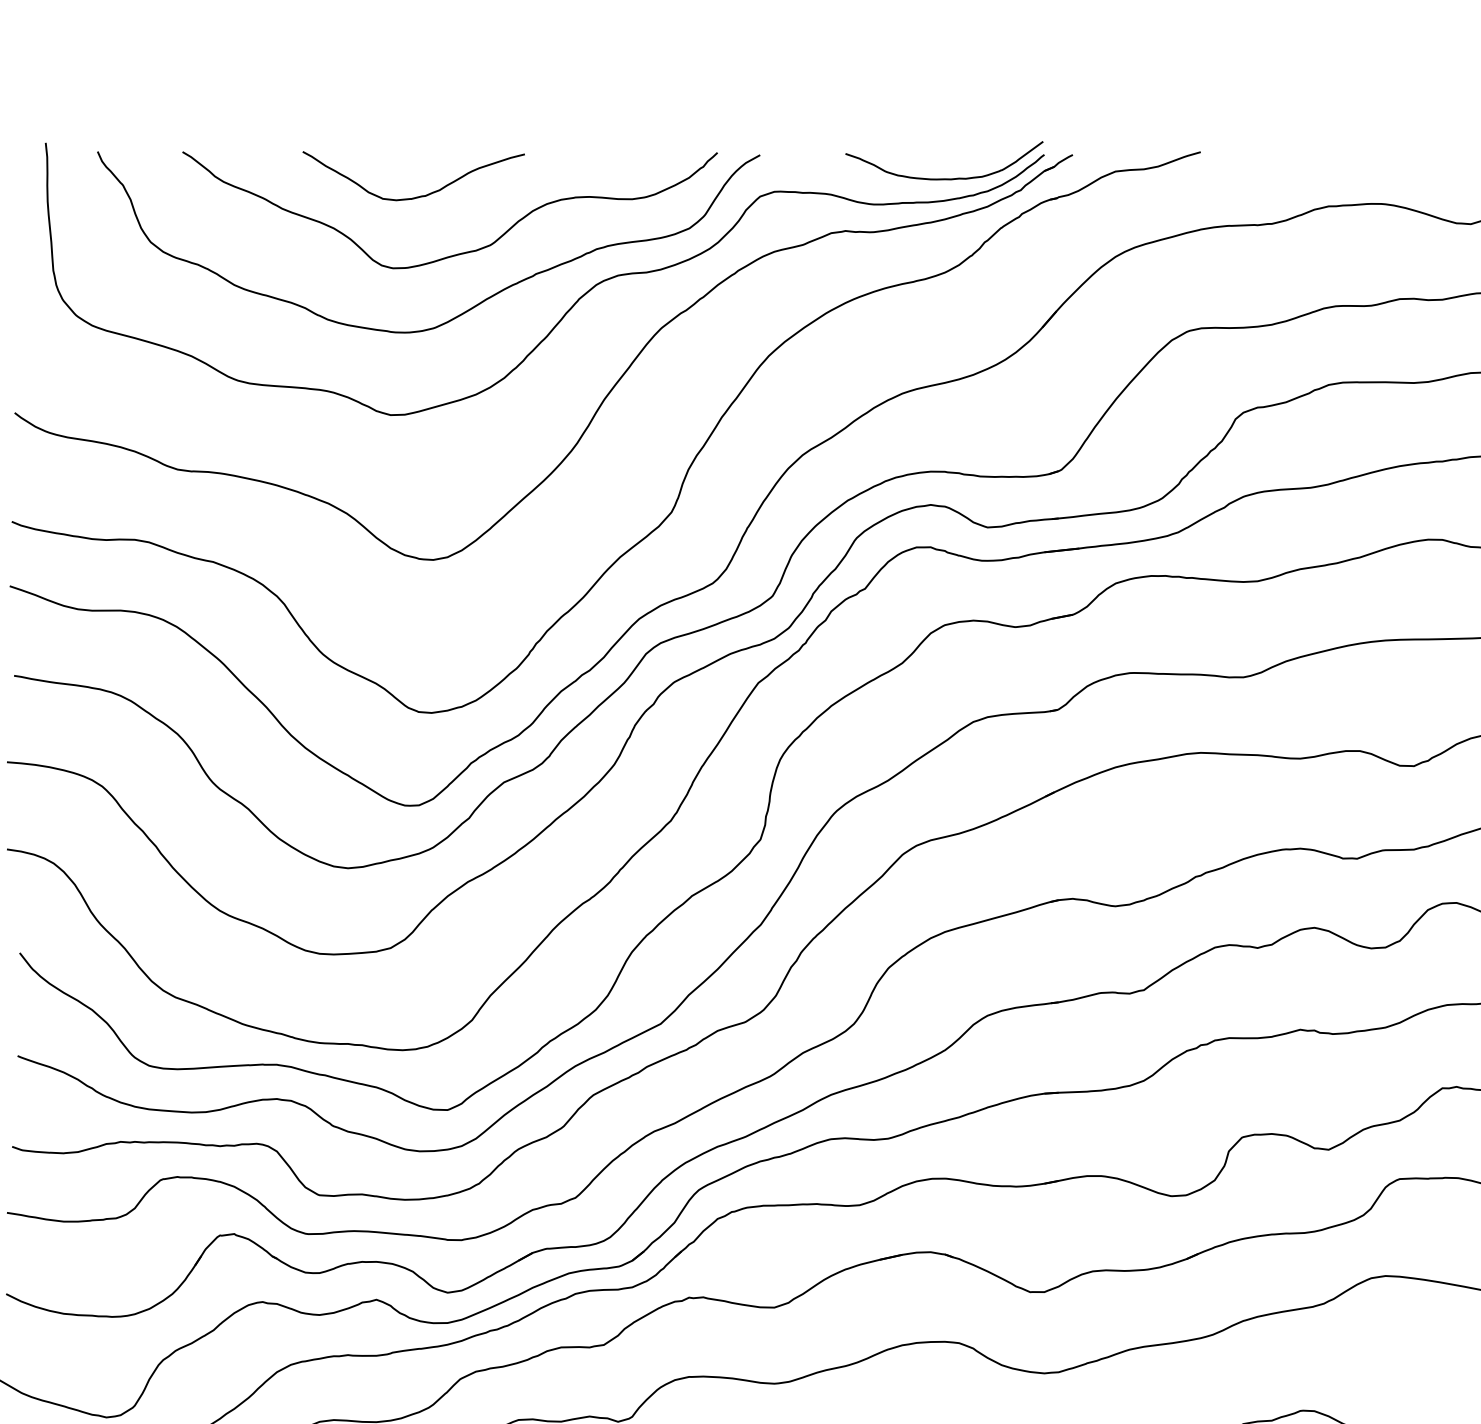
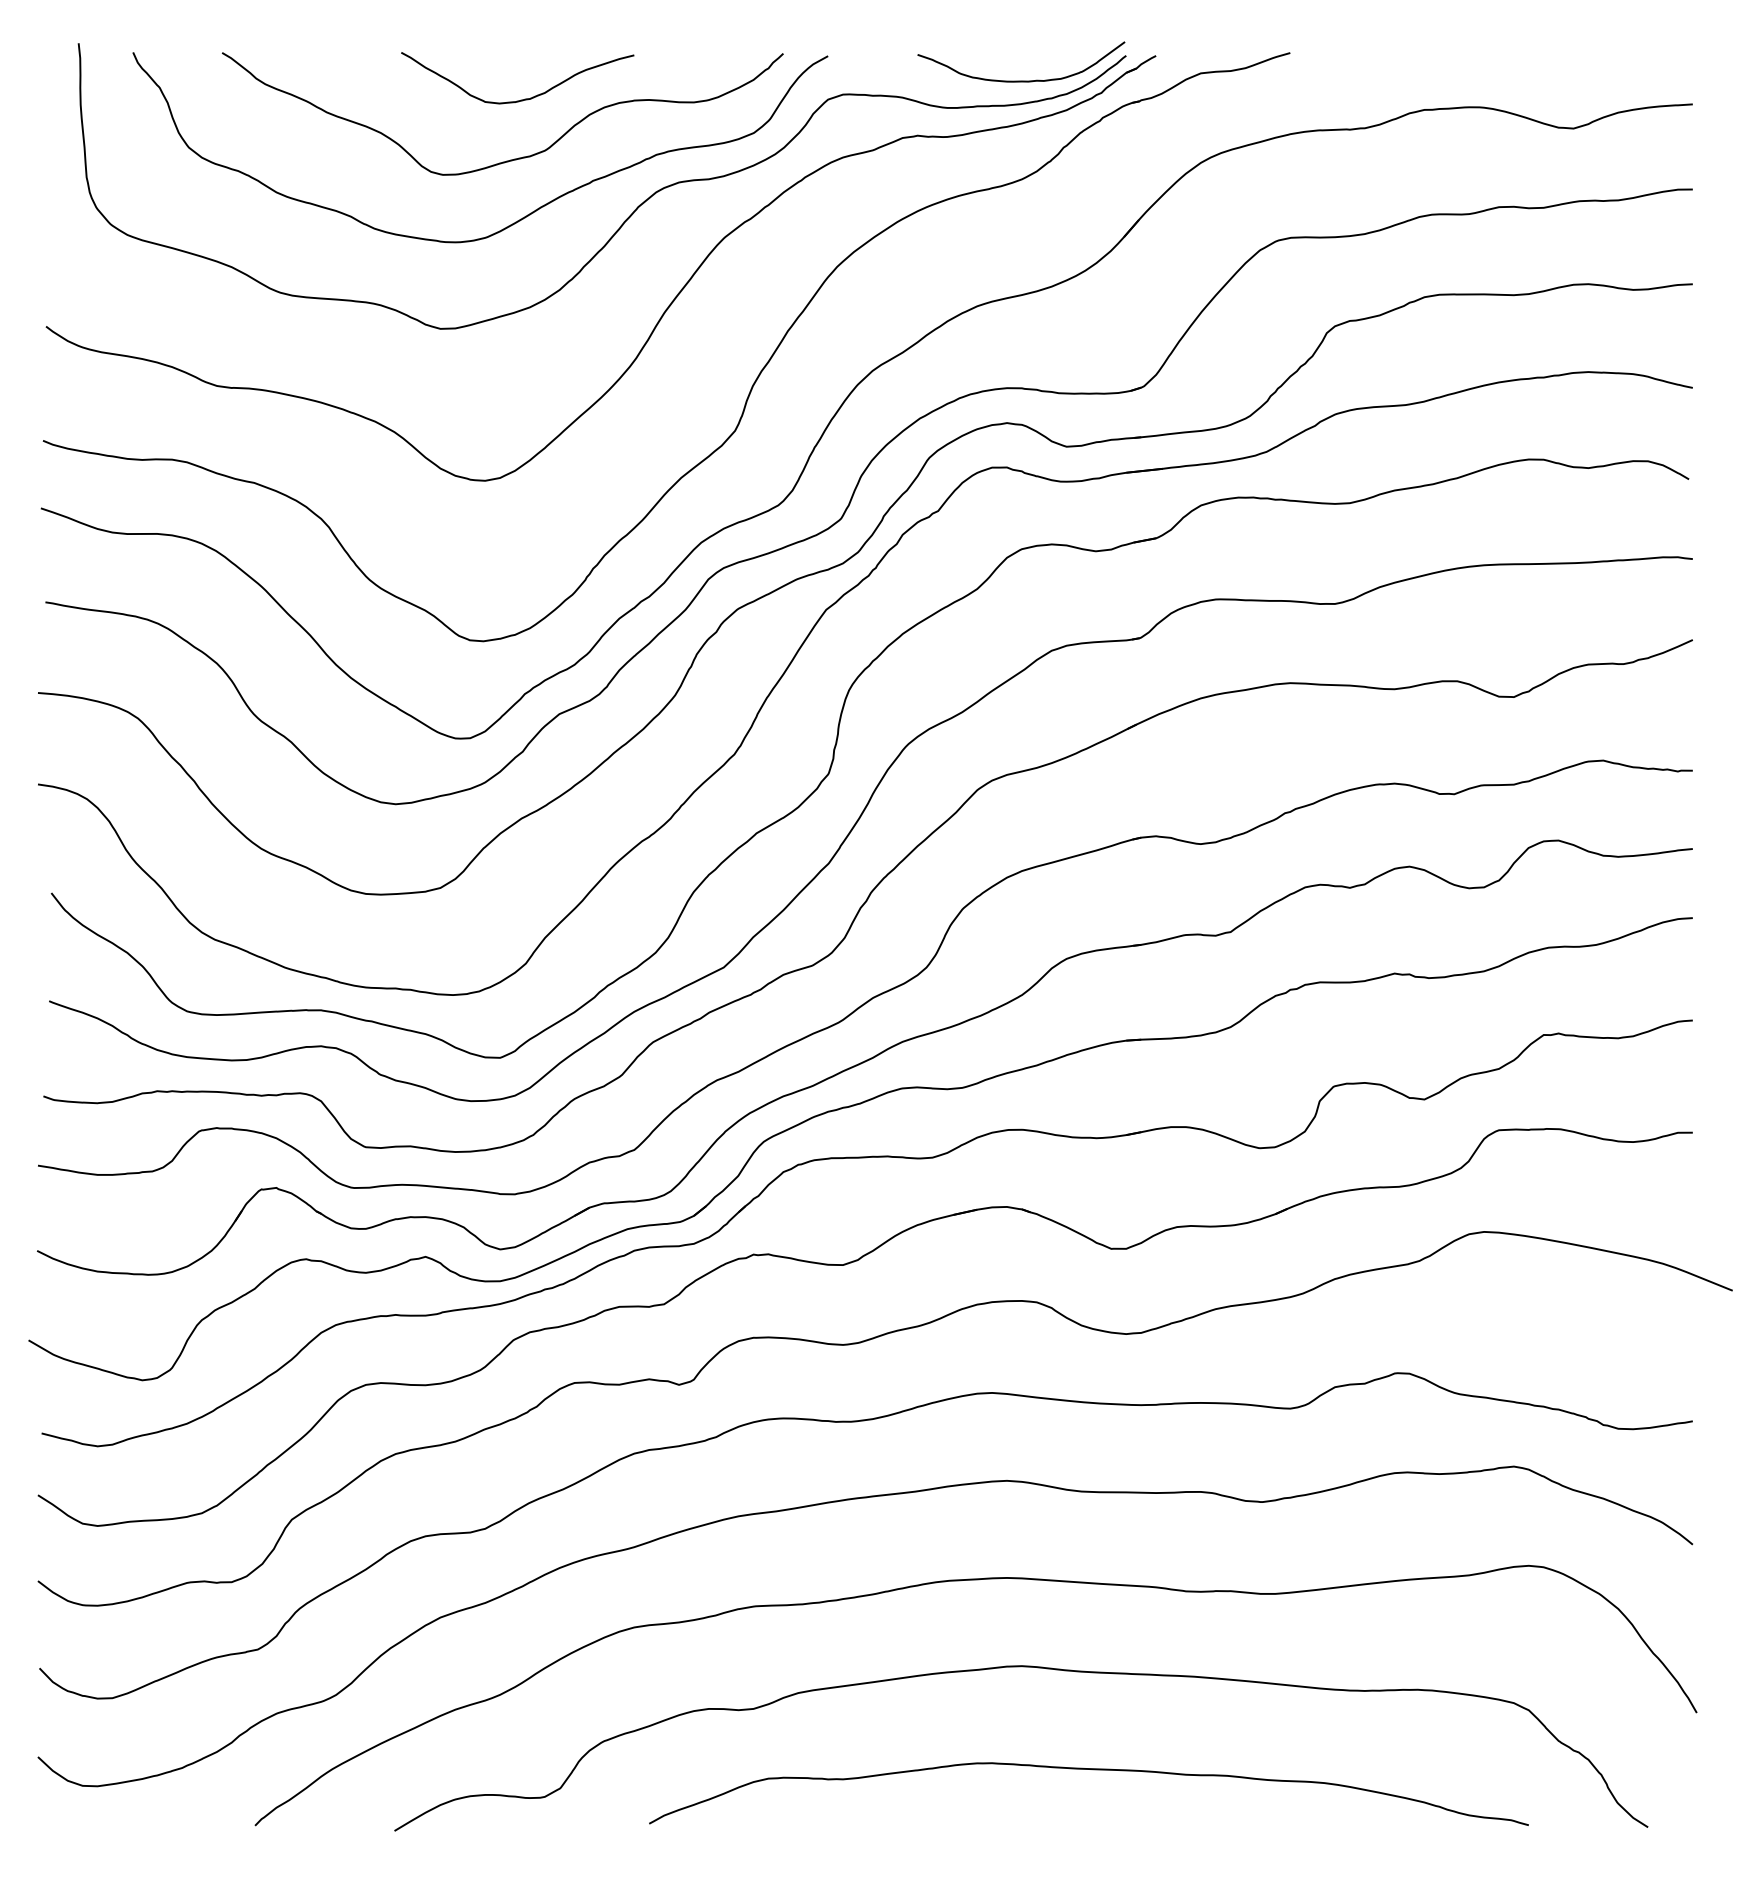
curve: (420, 195) -> (524, 98), moved

